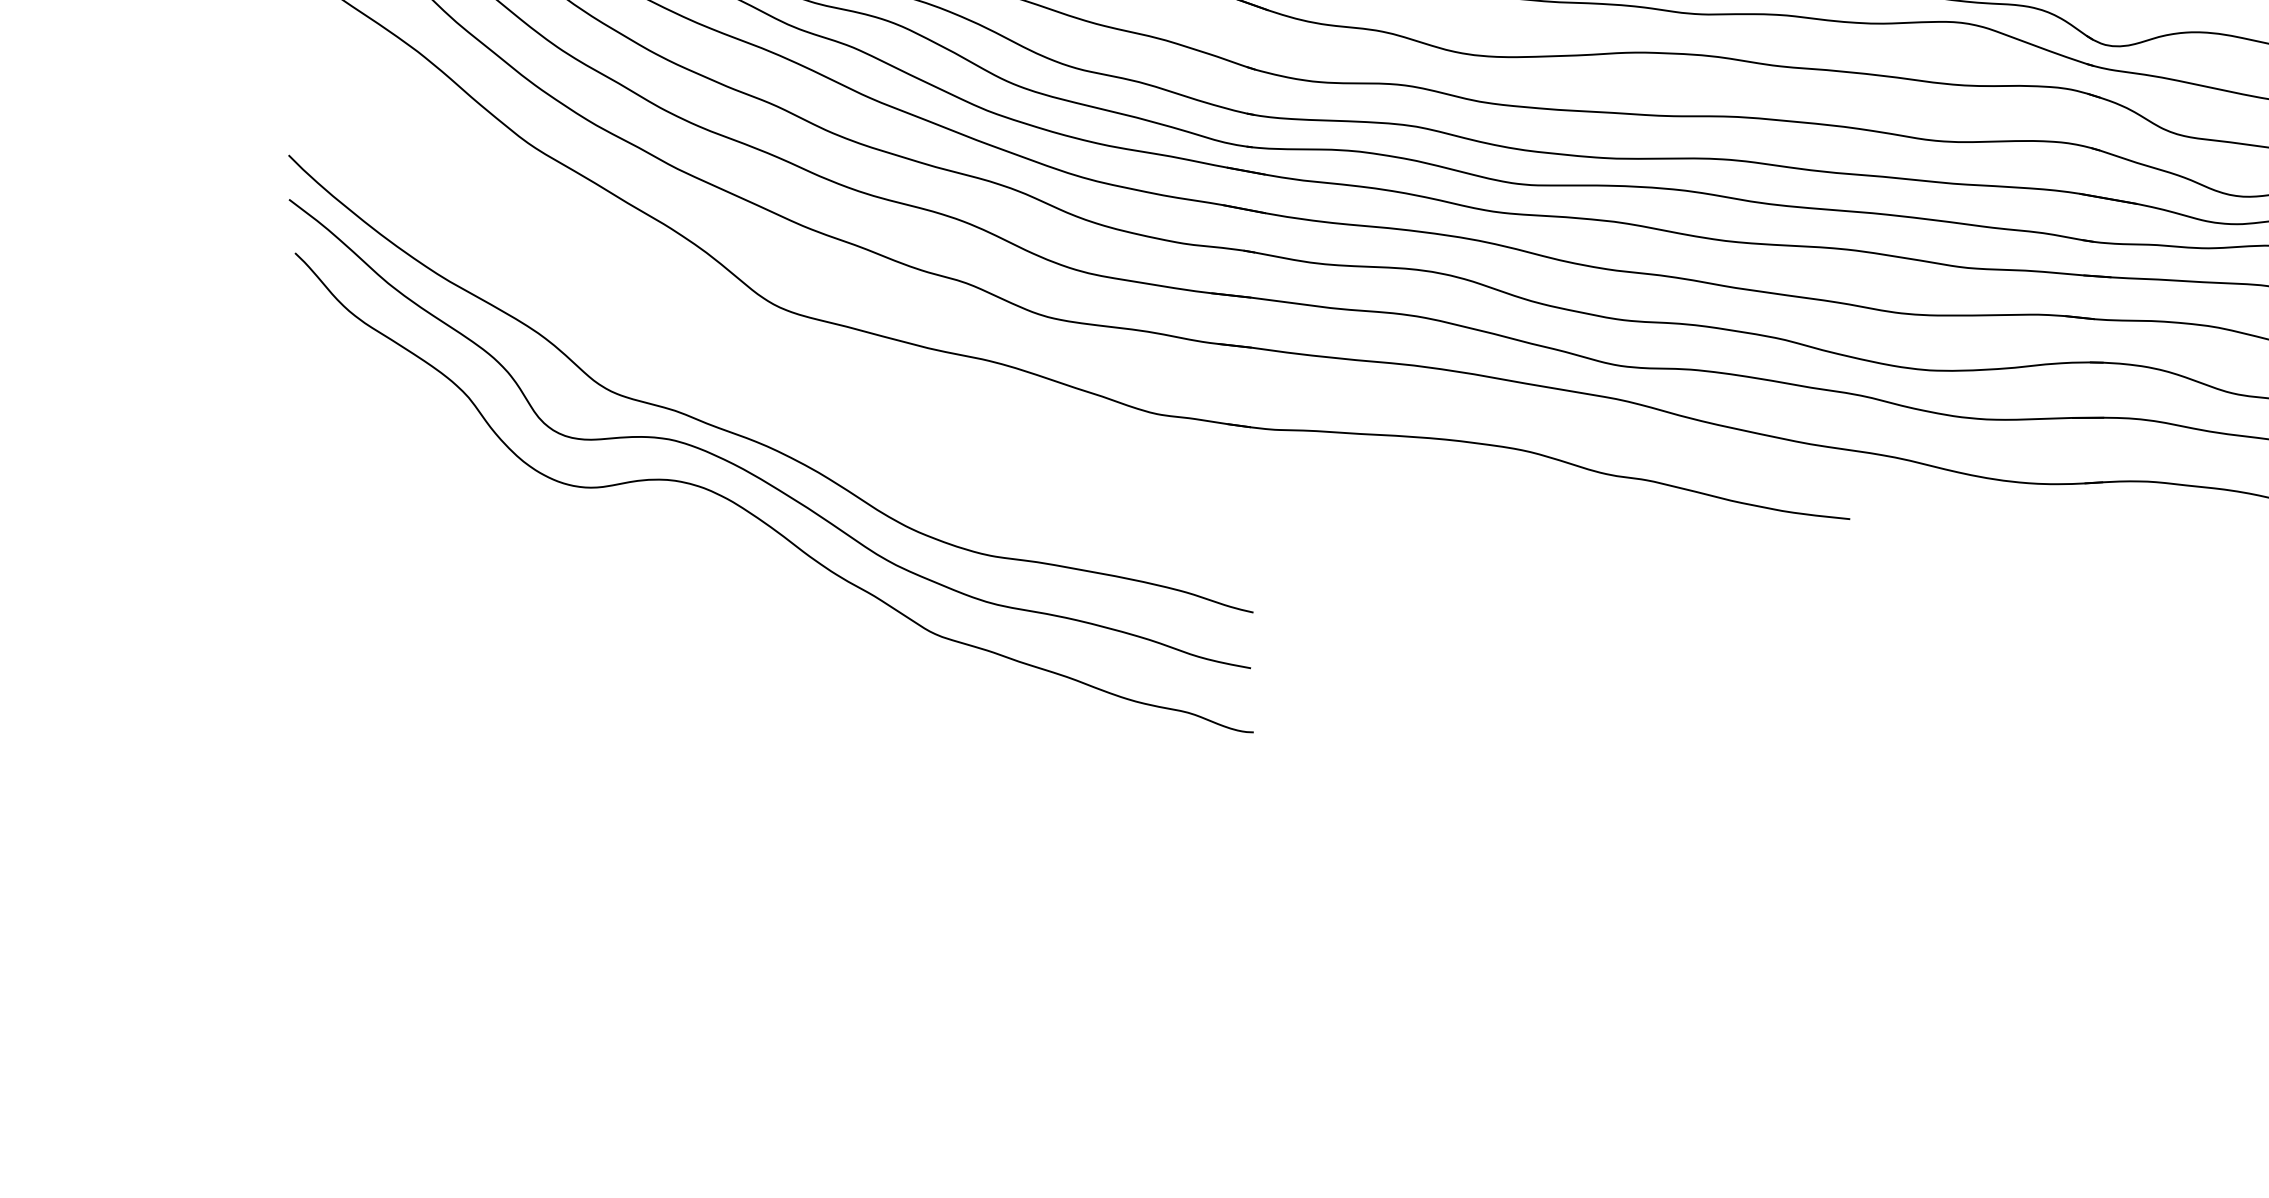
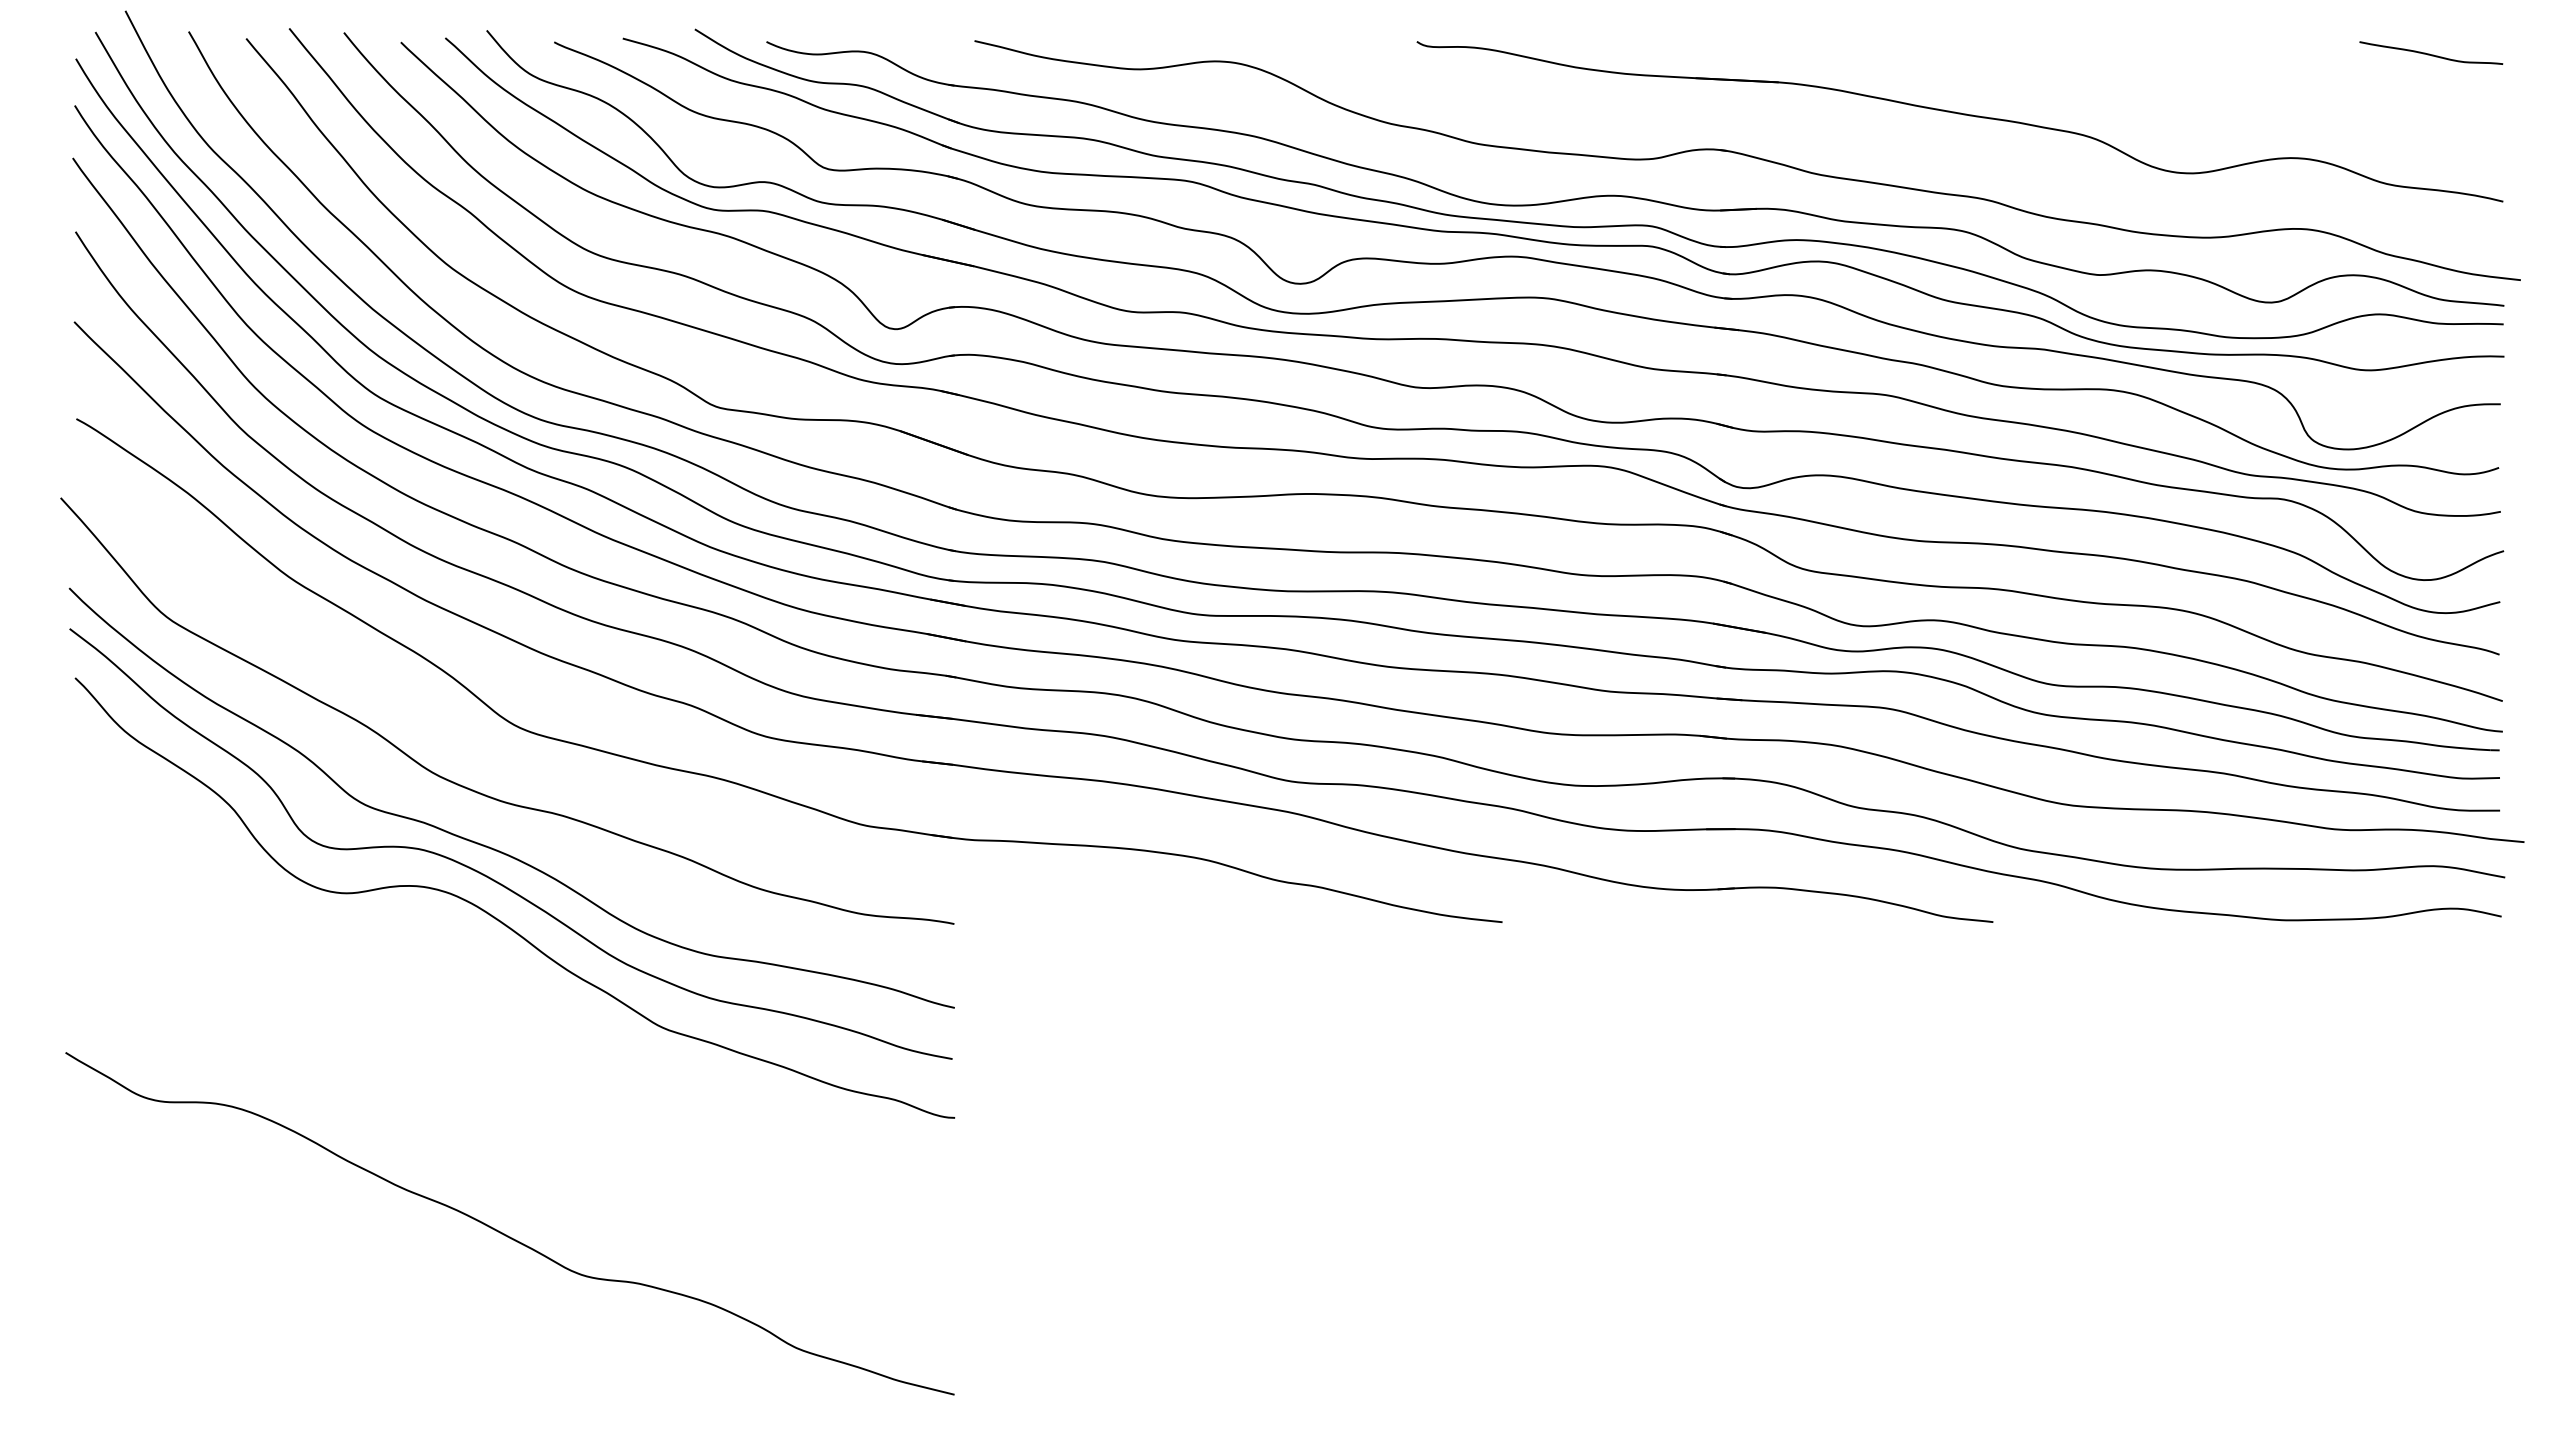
curve: (729, 374) -> (473, 789), added
curve: (762, 858) -> (504, 1233), added

